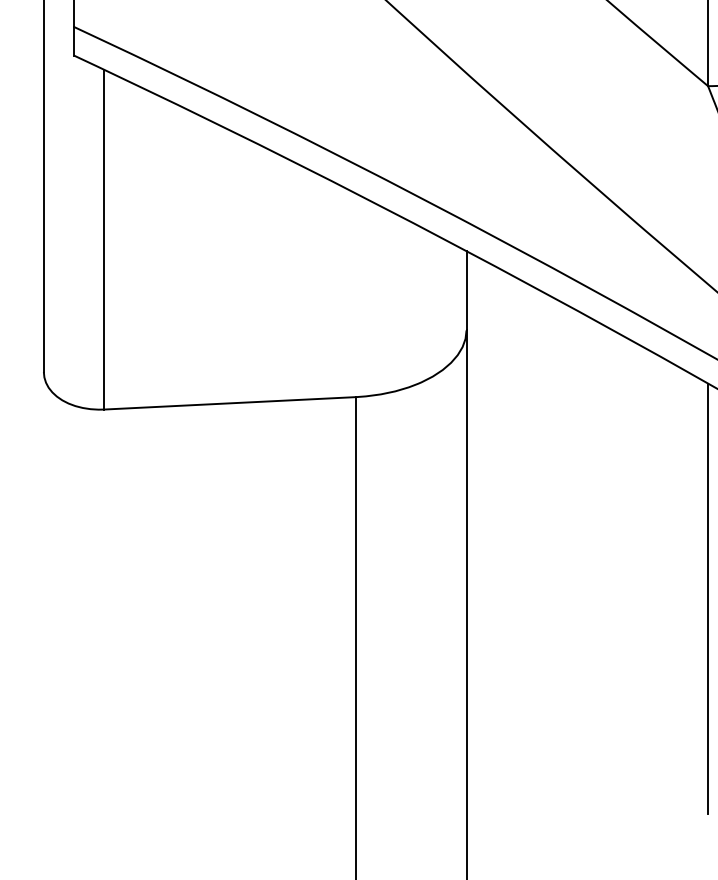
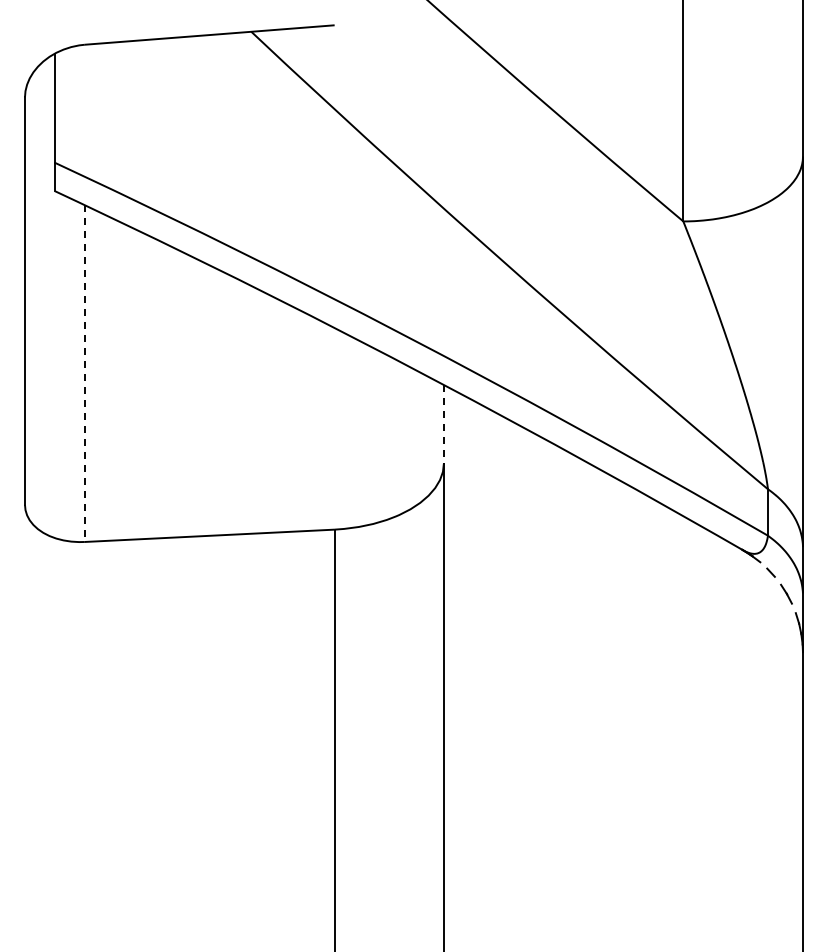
line: (103, 240) -> (84, 374), solid -> dashed
line: (466, 291) -> (443, 424), solid -> dashed
line: (708, 598) -> (683, 729), removed

